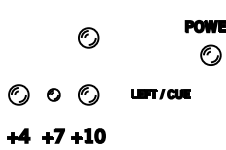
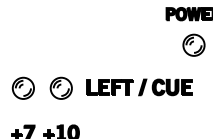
part: (88, 37) -> (61, 25), removed
part: (53, 94) -> (23, 87), size x1.67
part: (160, 94) -> (139, 87), size x1.67

